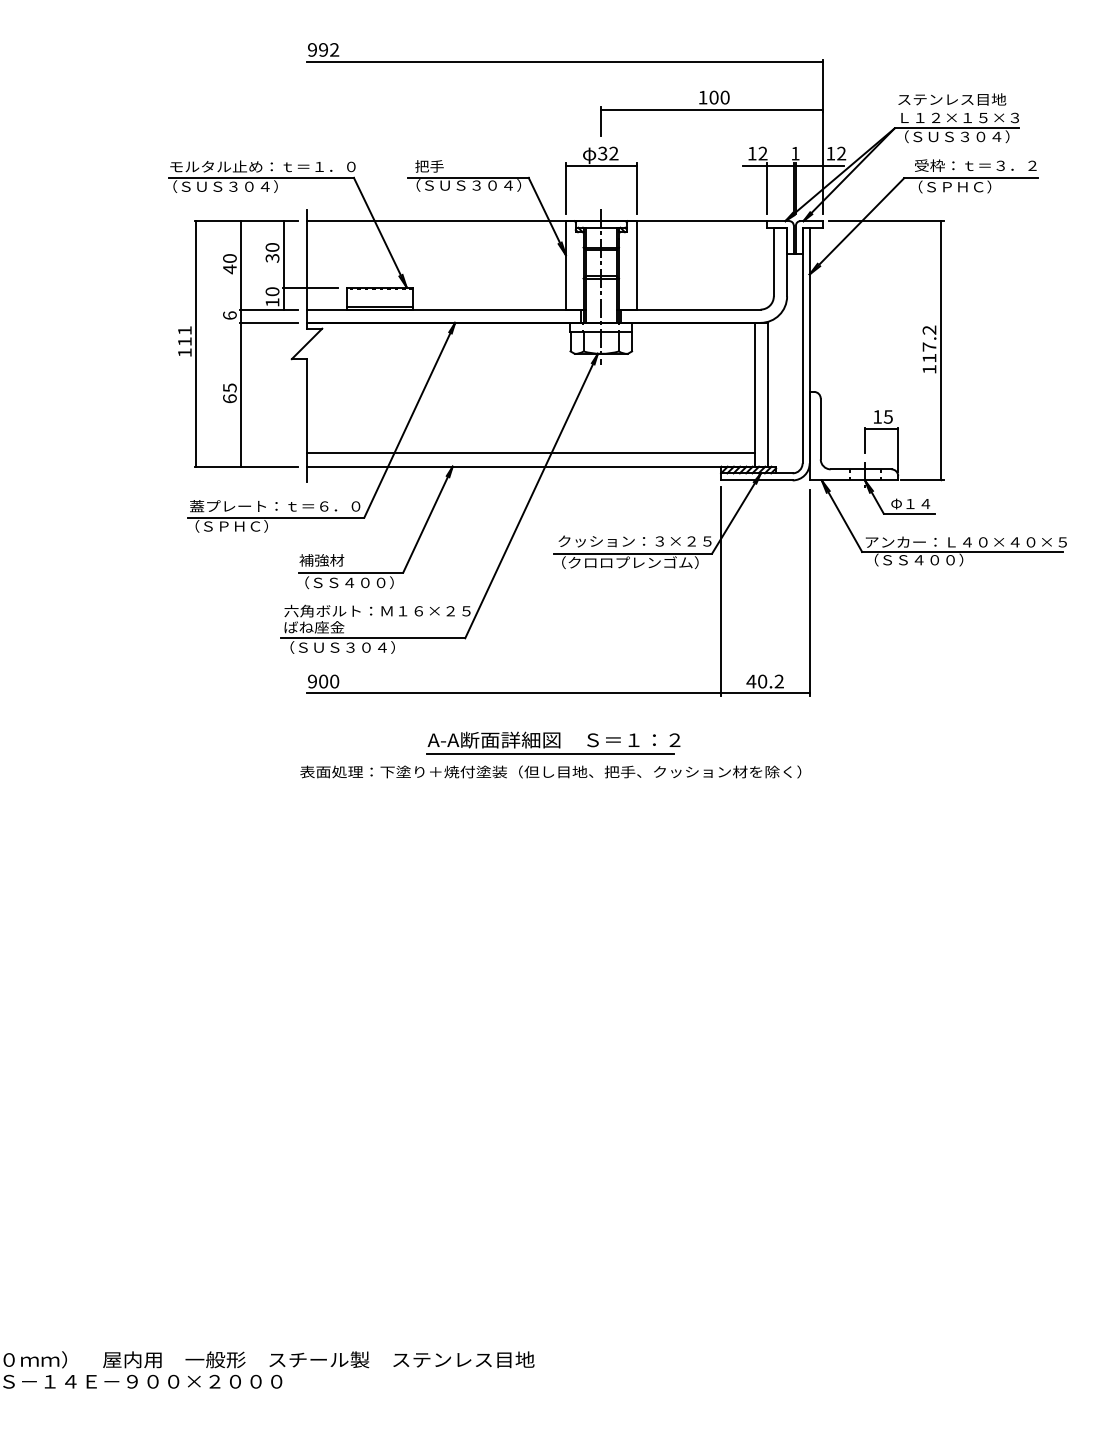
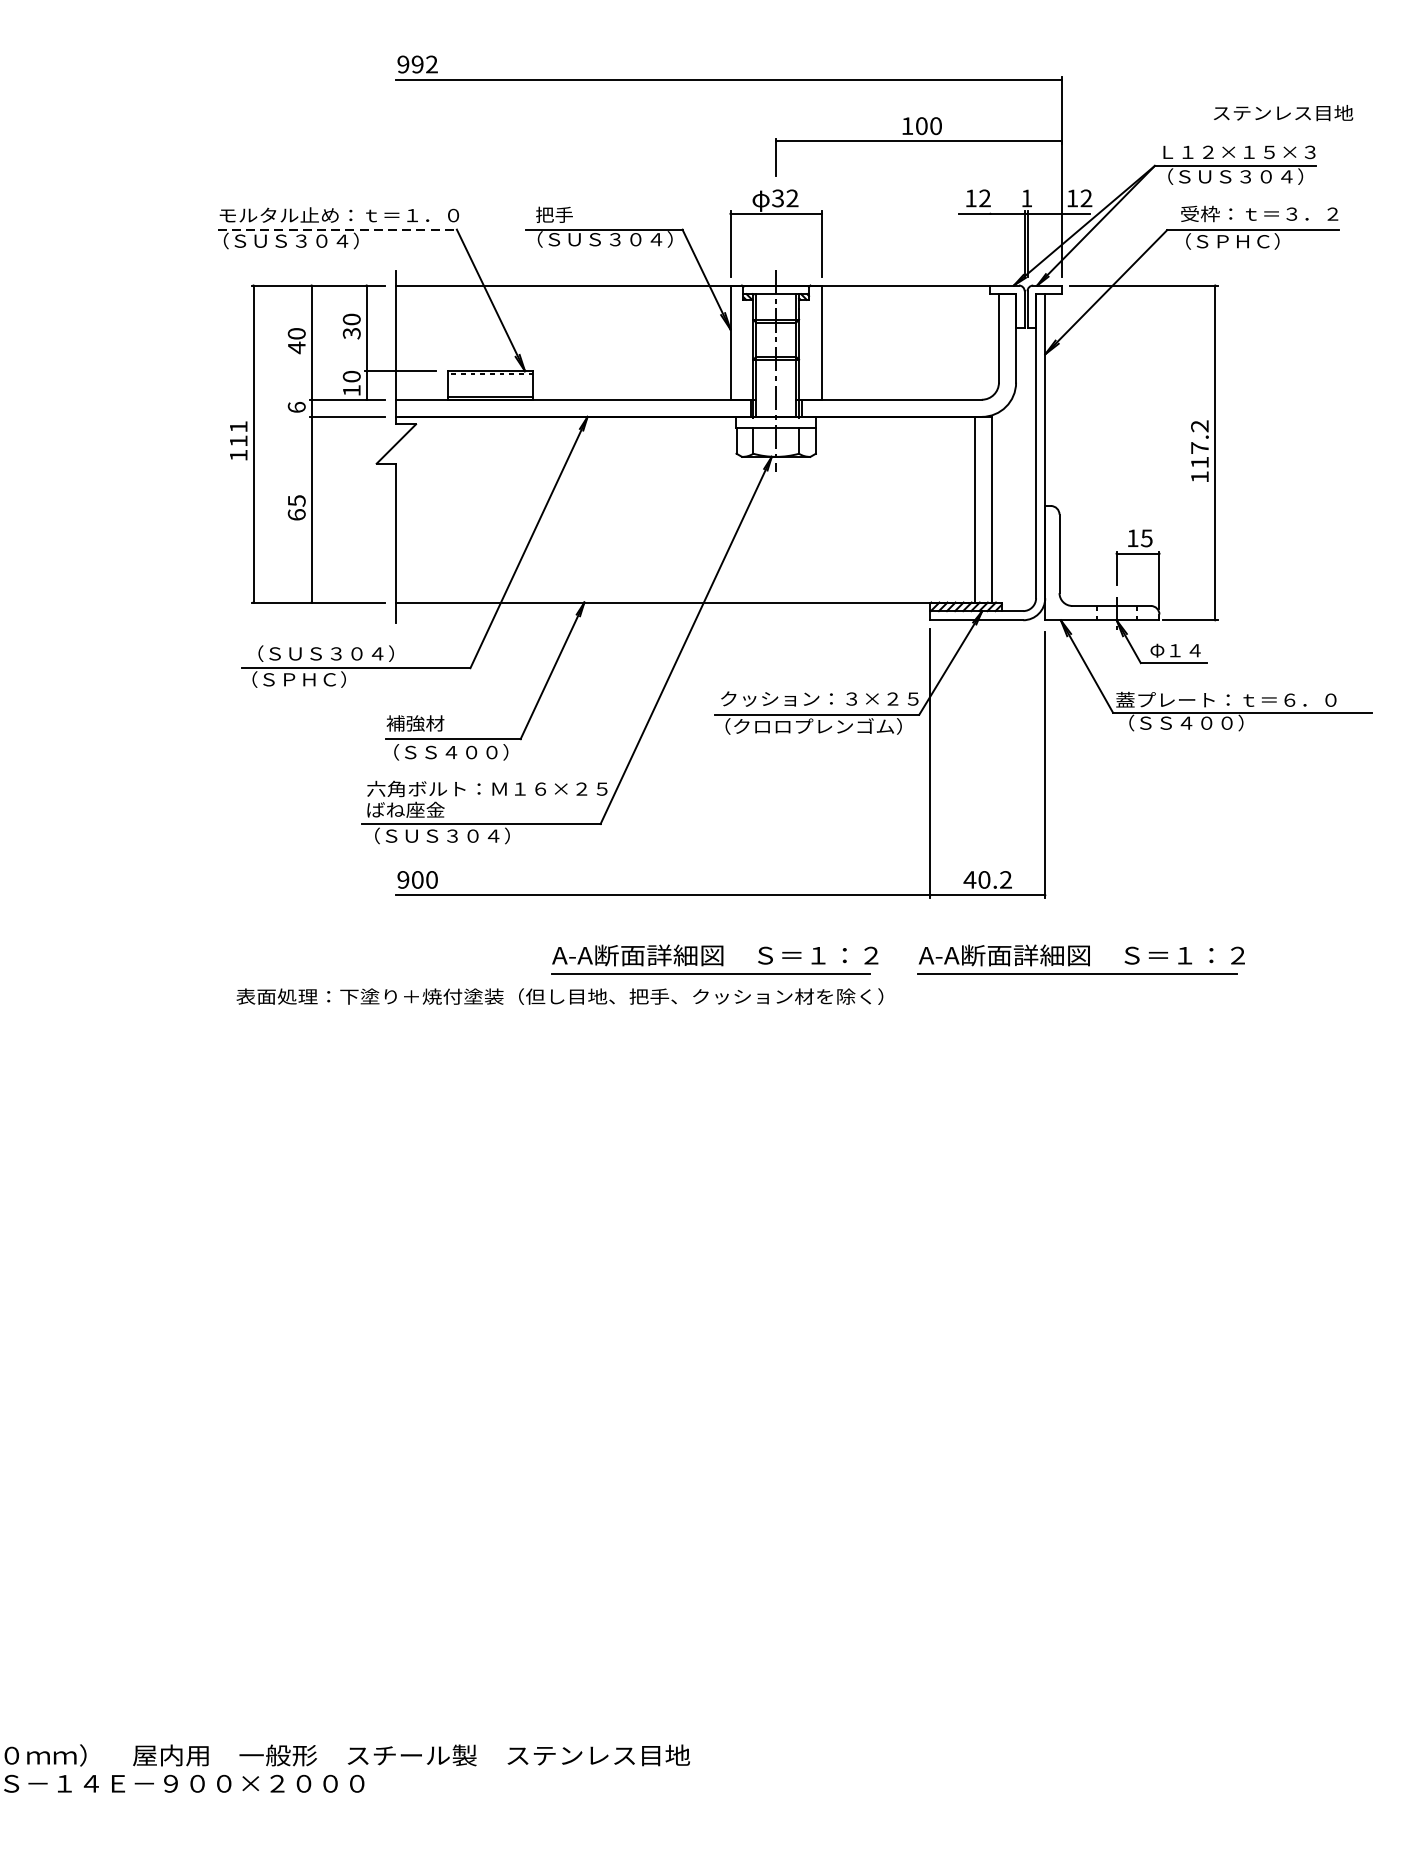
text: (952, 99) -> (1283, 113), moved
line: (261, 177) -> (337, 229), solid -> dashed
line: (767, 188) -> (990, 243), removed
line: (531, 453) -> (686, 585), removed
text: (275, 506) -> (355, 653), 蓋プレート：ｔ＝６．０ -> （ＳＵＳ３０４）
text: (965, 541) -> (1246, 699), アンカー：Ｌ４０×４０×５ -> 蓋プレート：ｔ＝６．０
part: (837, 742) -> (1081, 958), added
text: (550, 771) -> (559, 995), moved

